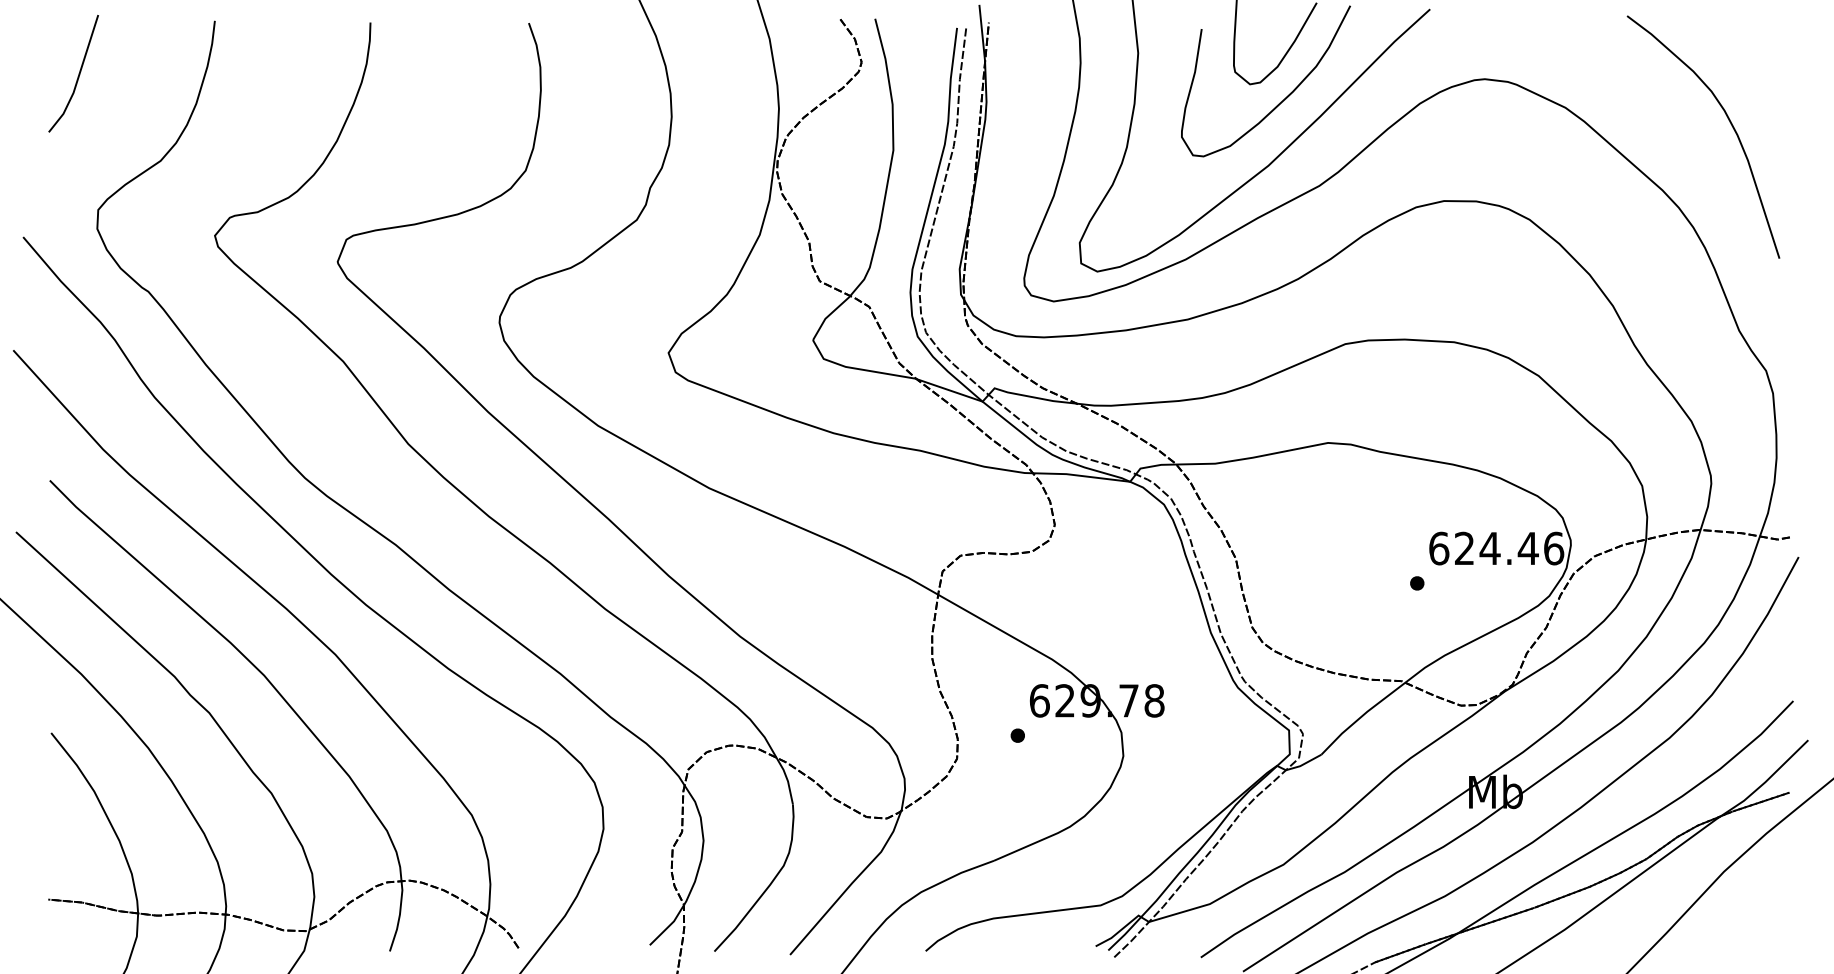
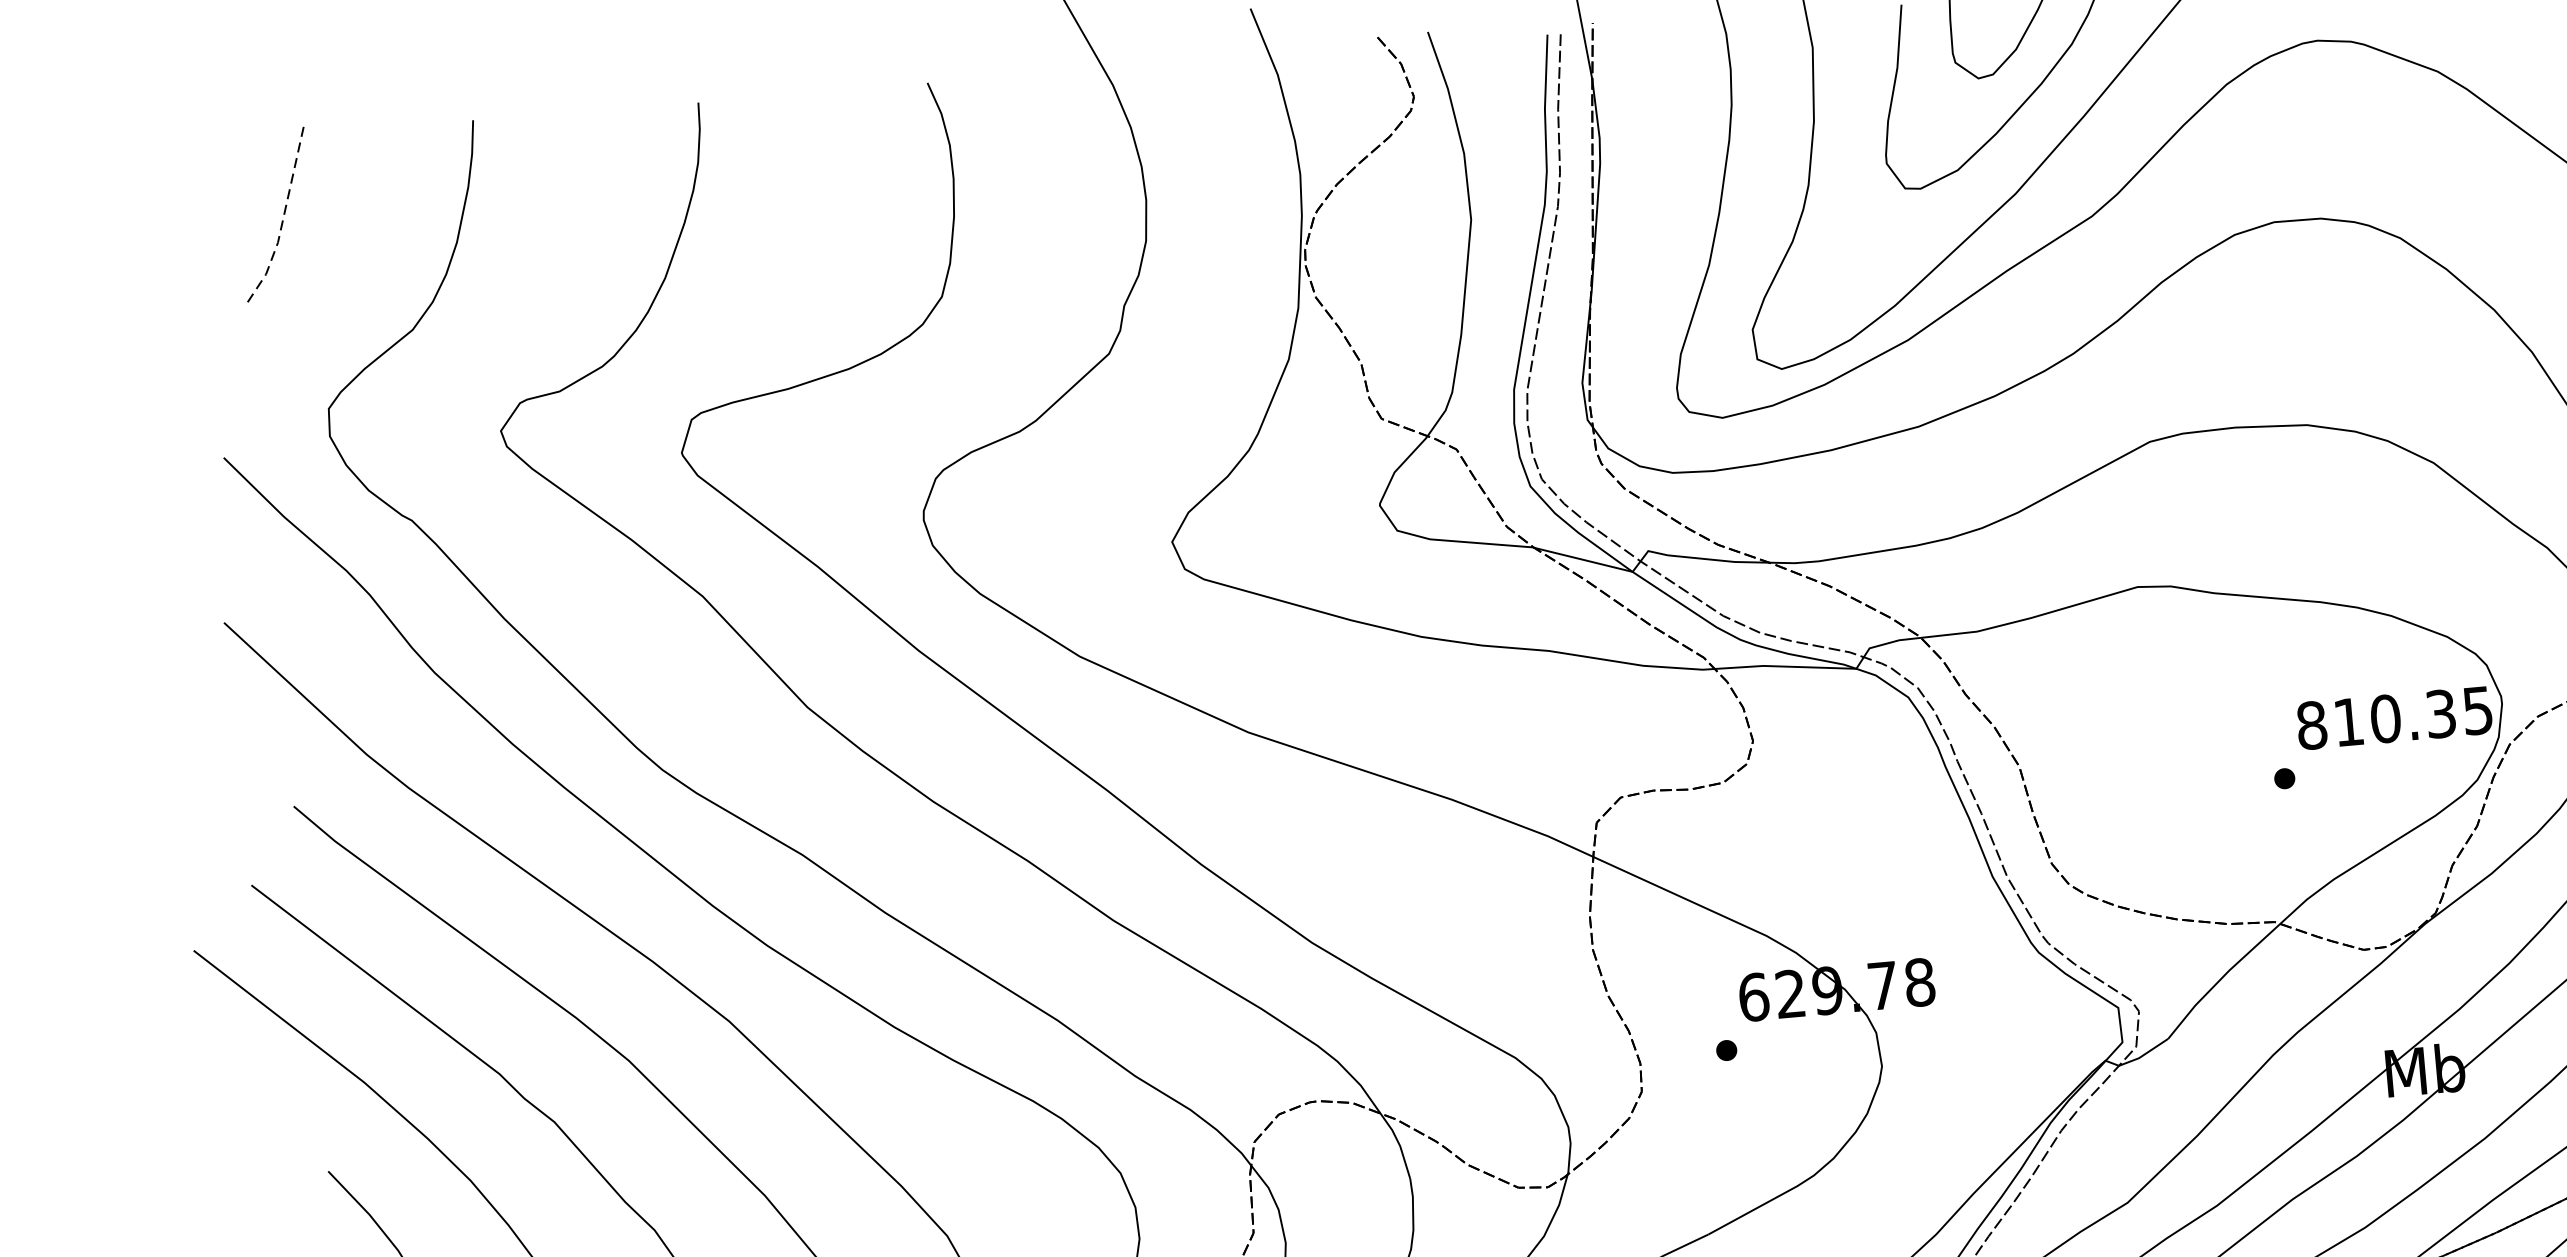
line: (78, 77) -> (283, 219), solid -> dashed
text: (1496, 548) -> (2394, 717), 624.46 -> 810.35

